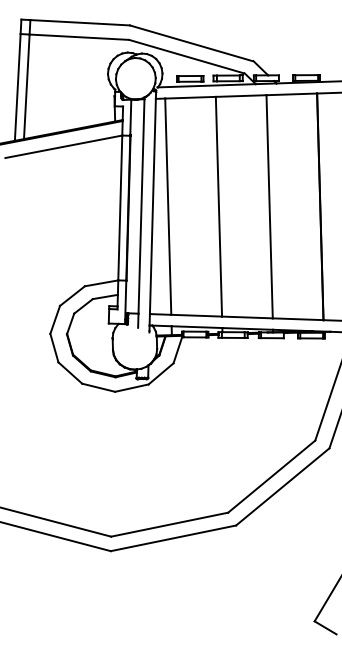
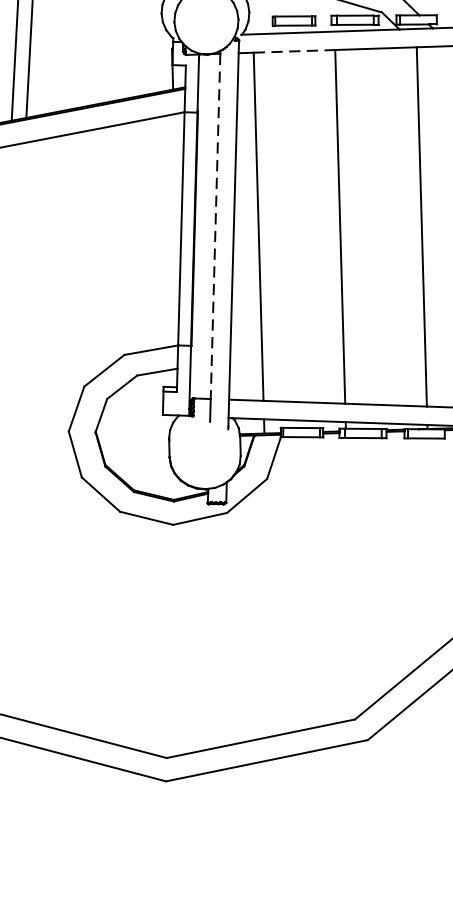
line: (191, 97) -> (296, 50), solid -> dashed
line: (141, 206) -> (215, 226), solid -> dashed

